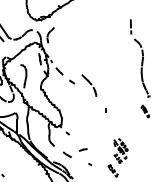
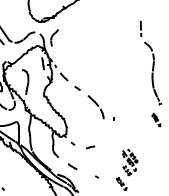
part: (88, 85) -> (95, 107), moved
part: (83, 149) -> (90, 147), moved

